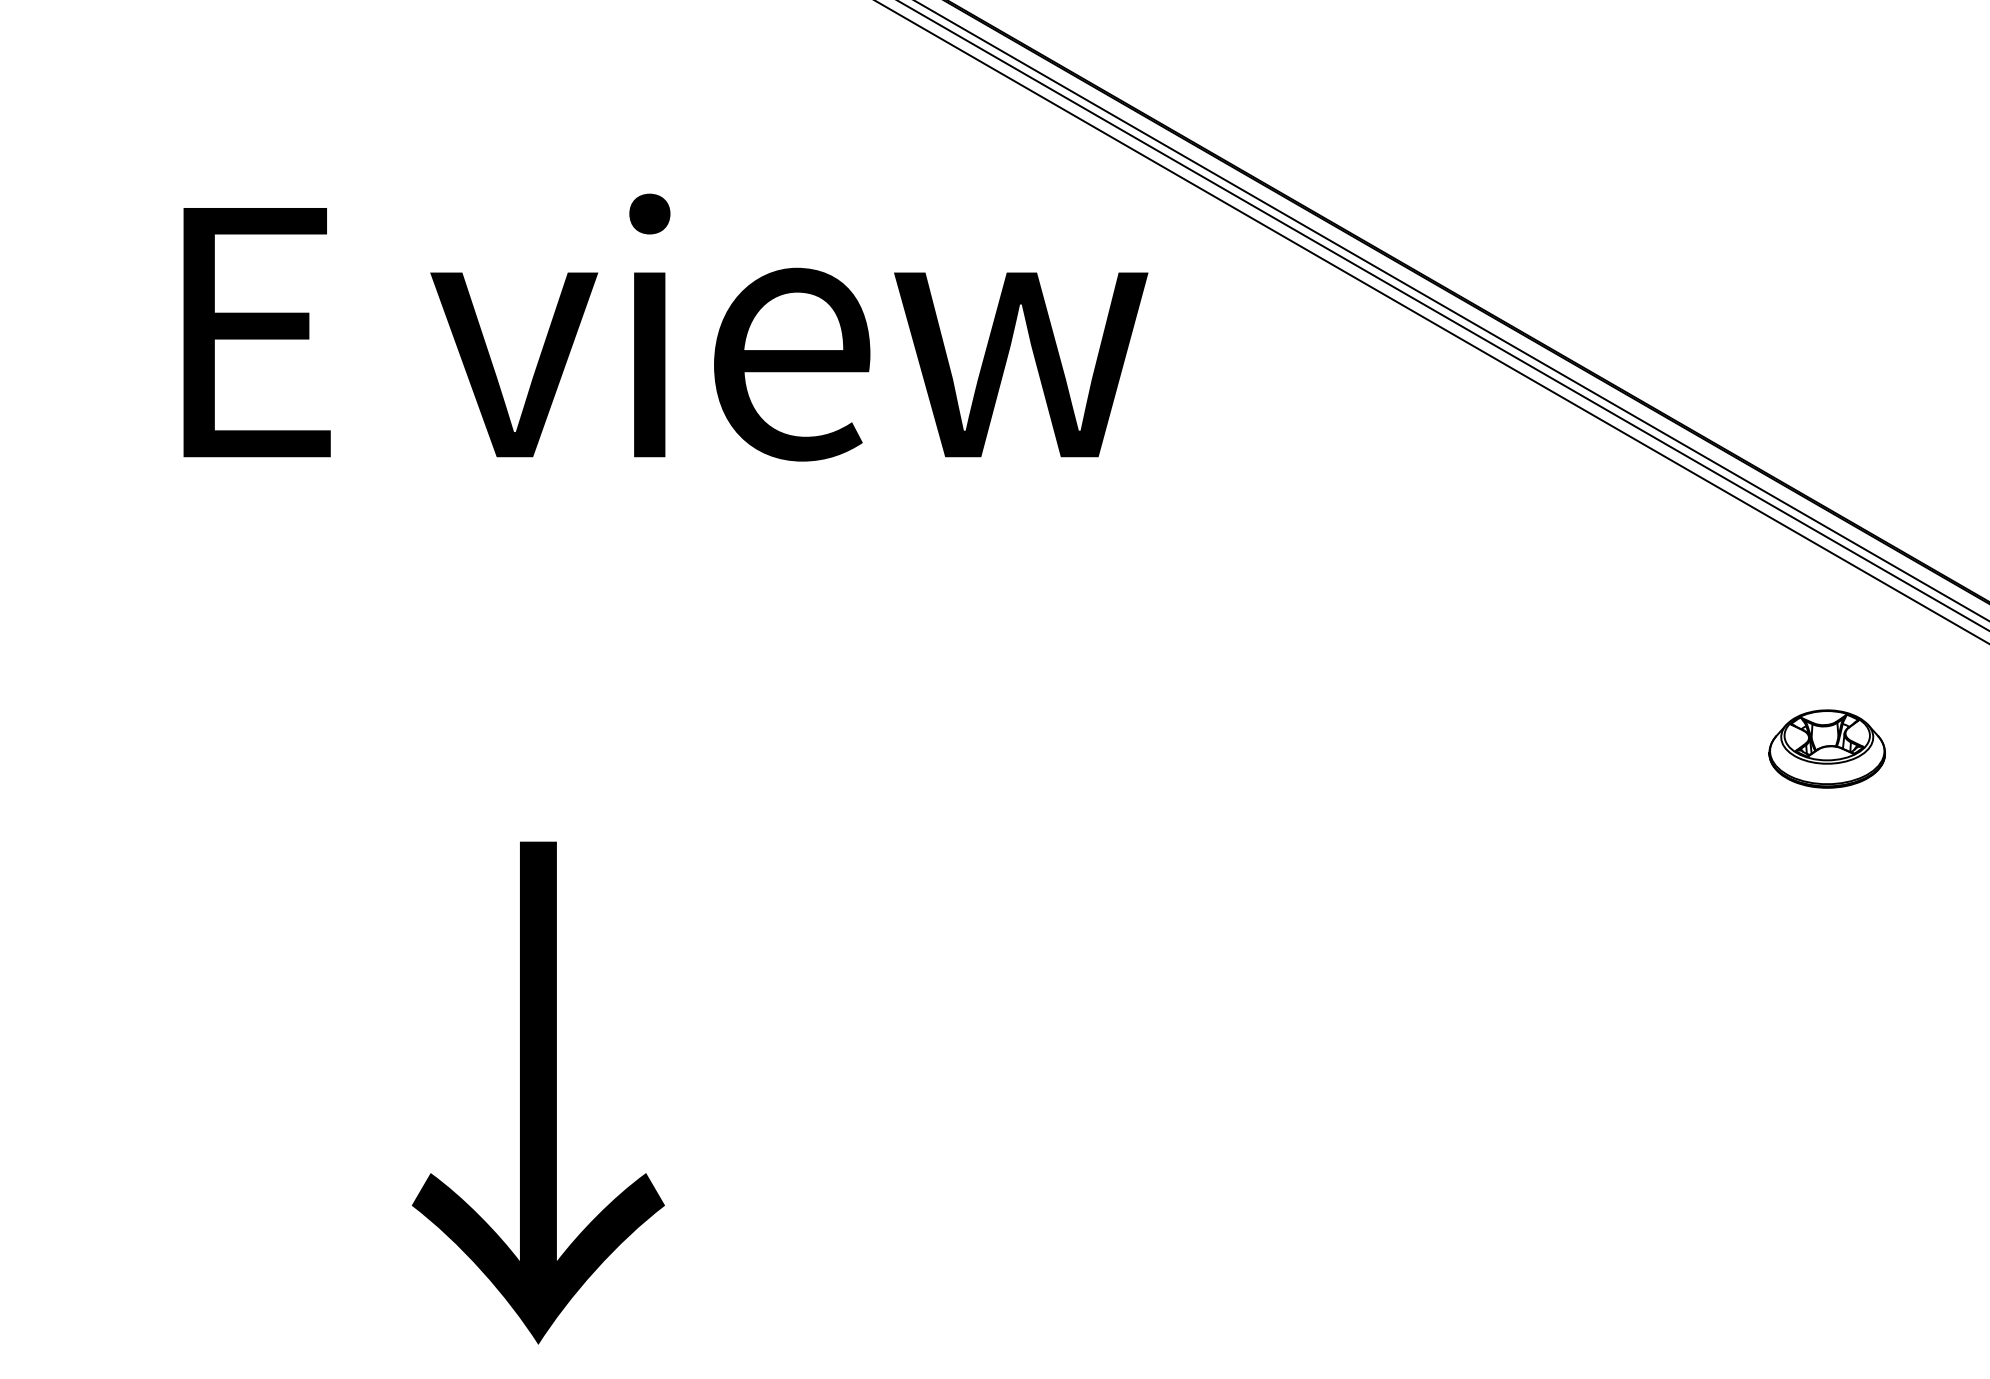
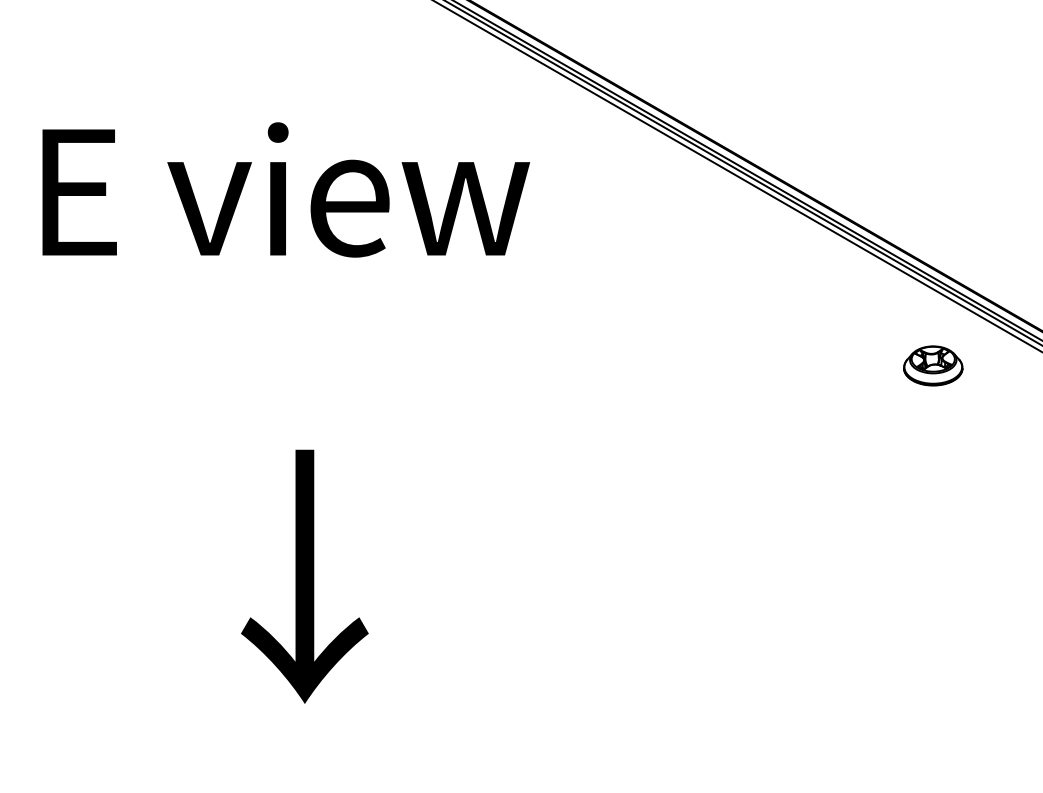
text: (666, 326) -> (286, 189), moved
part: (1827, 748) -> (933, 365), moved

